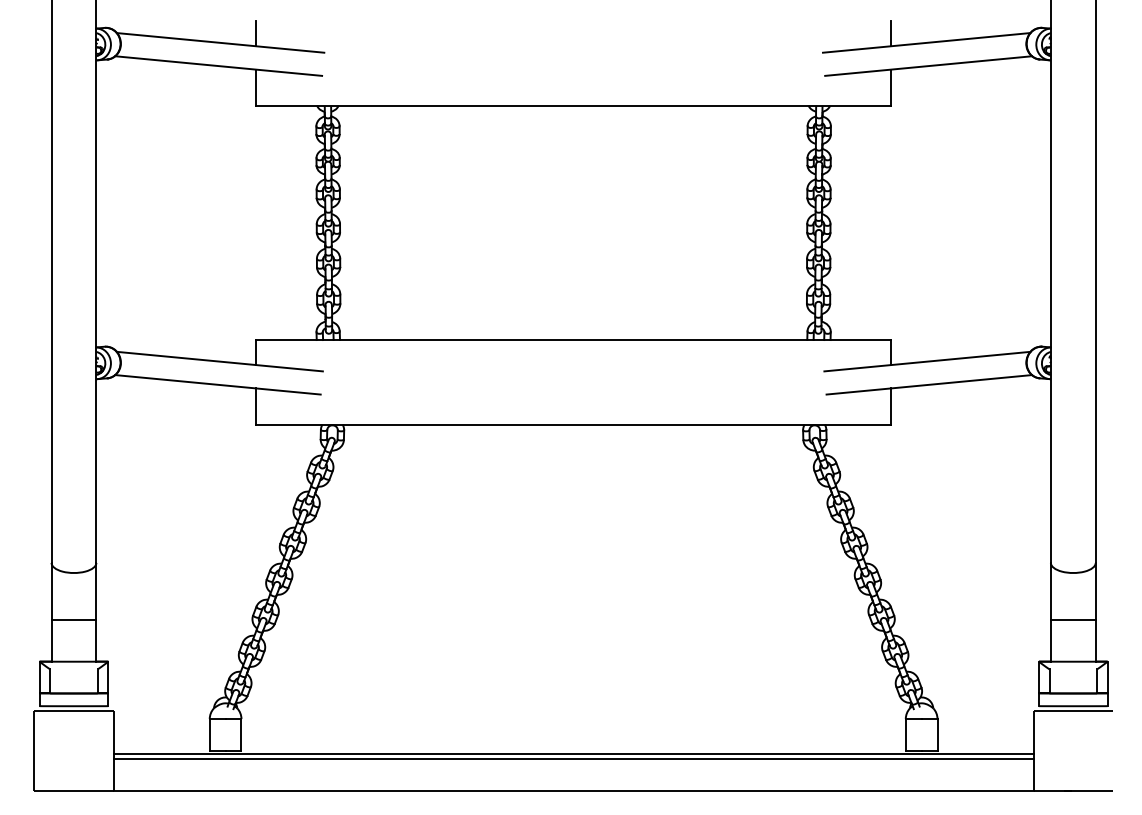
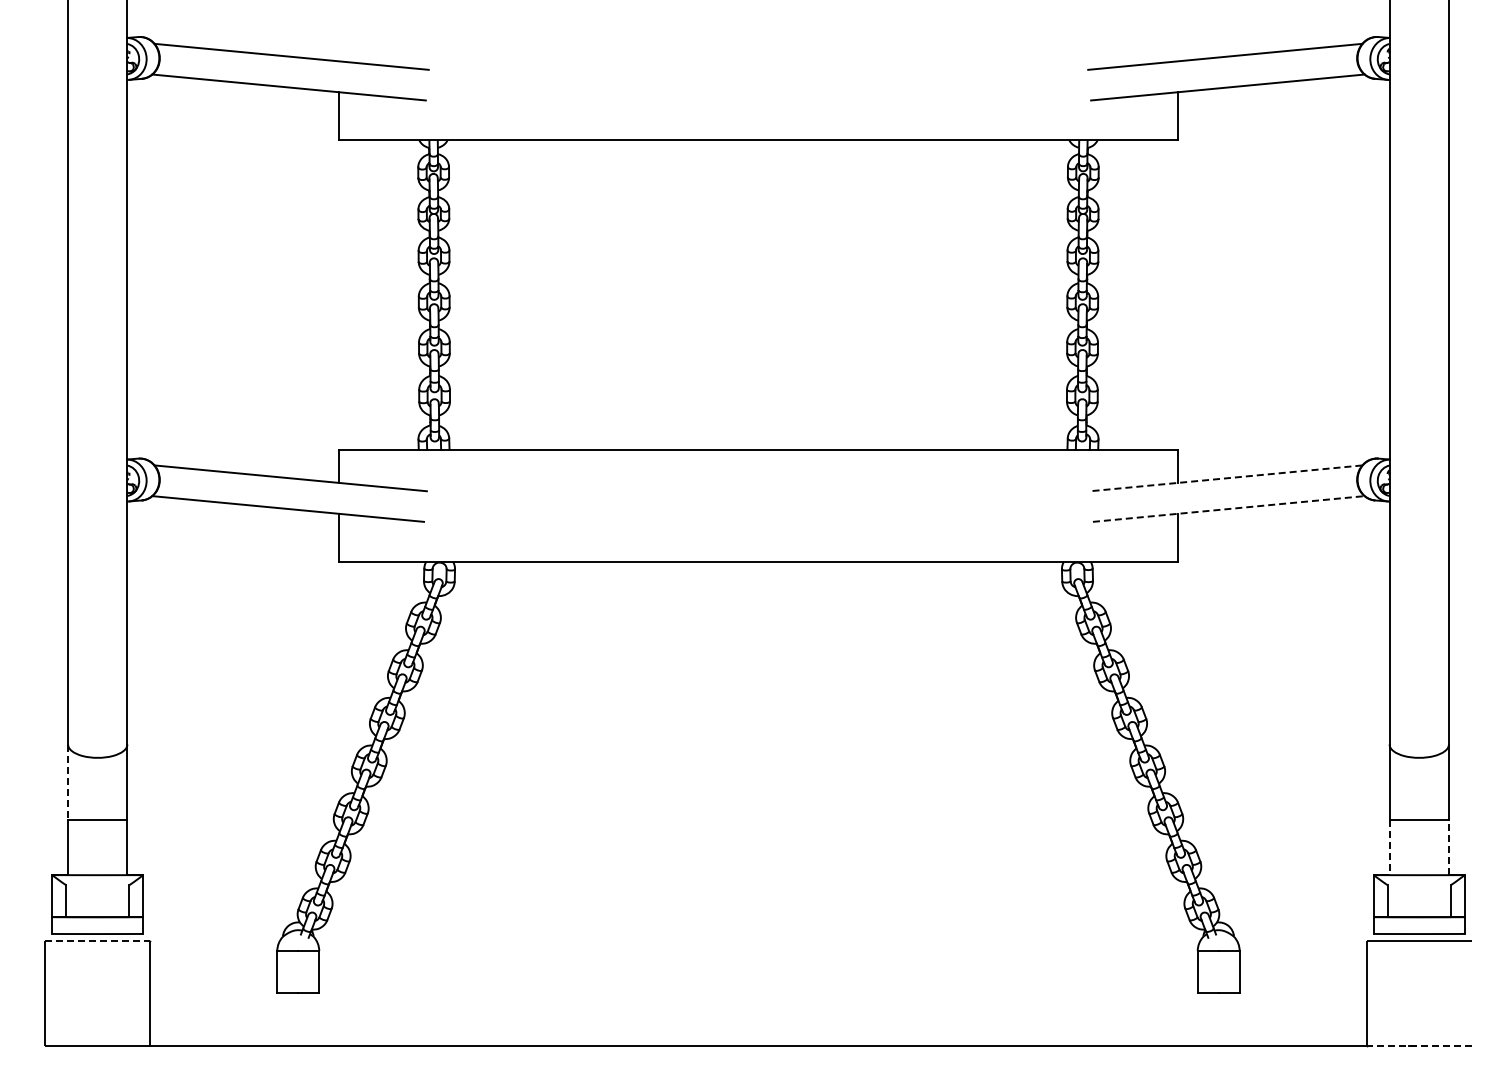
line: (256, 33) -> (338, 44), removed
line: (891, 33) -> (1178, 44), removed
line: (927, 361) -> (1226, 478), solid -> dashed
line: (929, 384) -> (1229, 508), solid -> dashed
line: (51, 591) -> (68, 782), solid -> dashed
line: (1050, 640) -> (1389, 847), solid -> dashed
line: (1095, 640) -> (1448, 847), solid -> dashed
line: (74, 711) -> (98, 940), solid -> dashed
line: (573, 753) -> (758, 996), removed
line: (573, 758) -> (758, 1003), removed
line: (1072, 790) -> (1418, 1045), solid -> dashed

